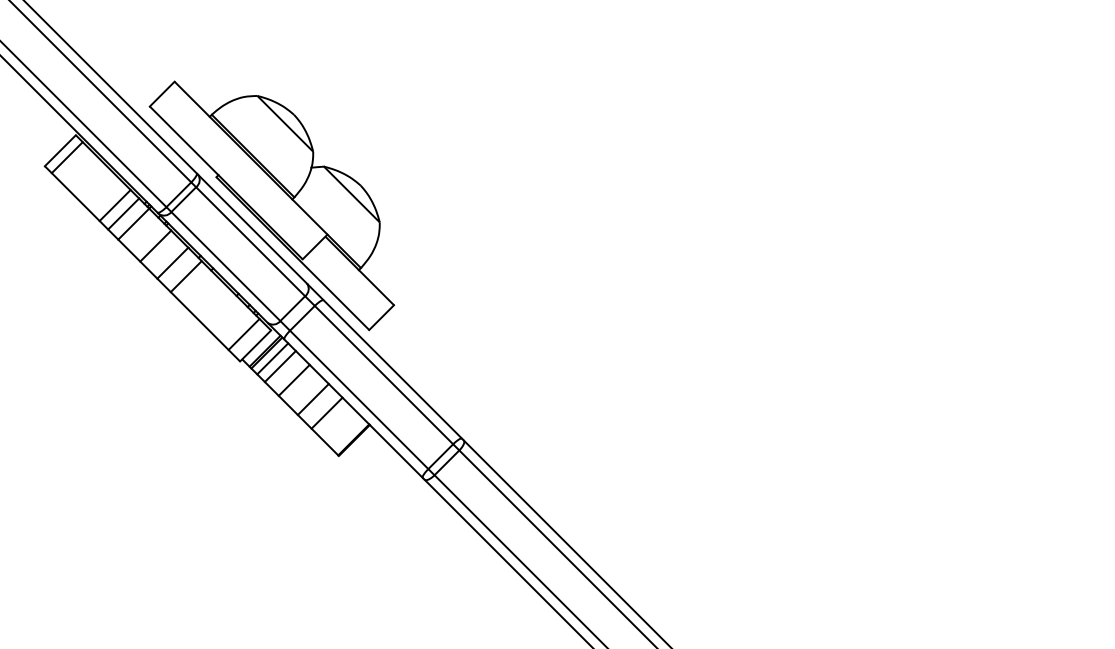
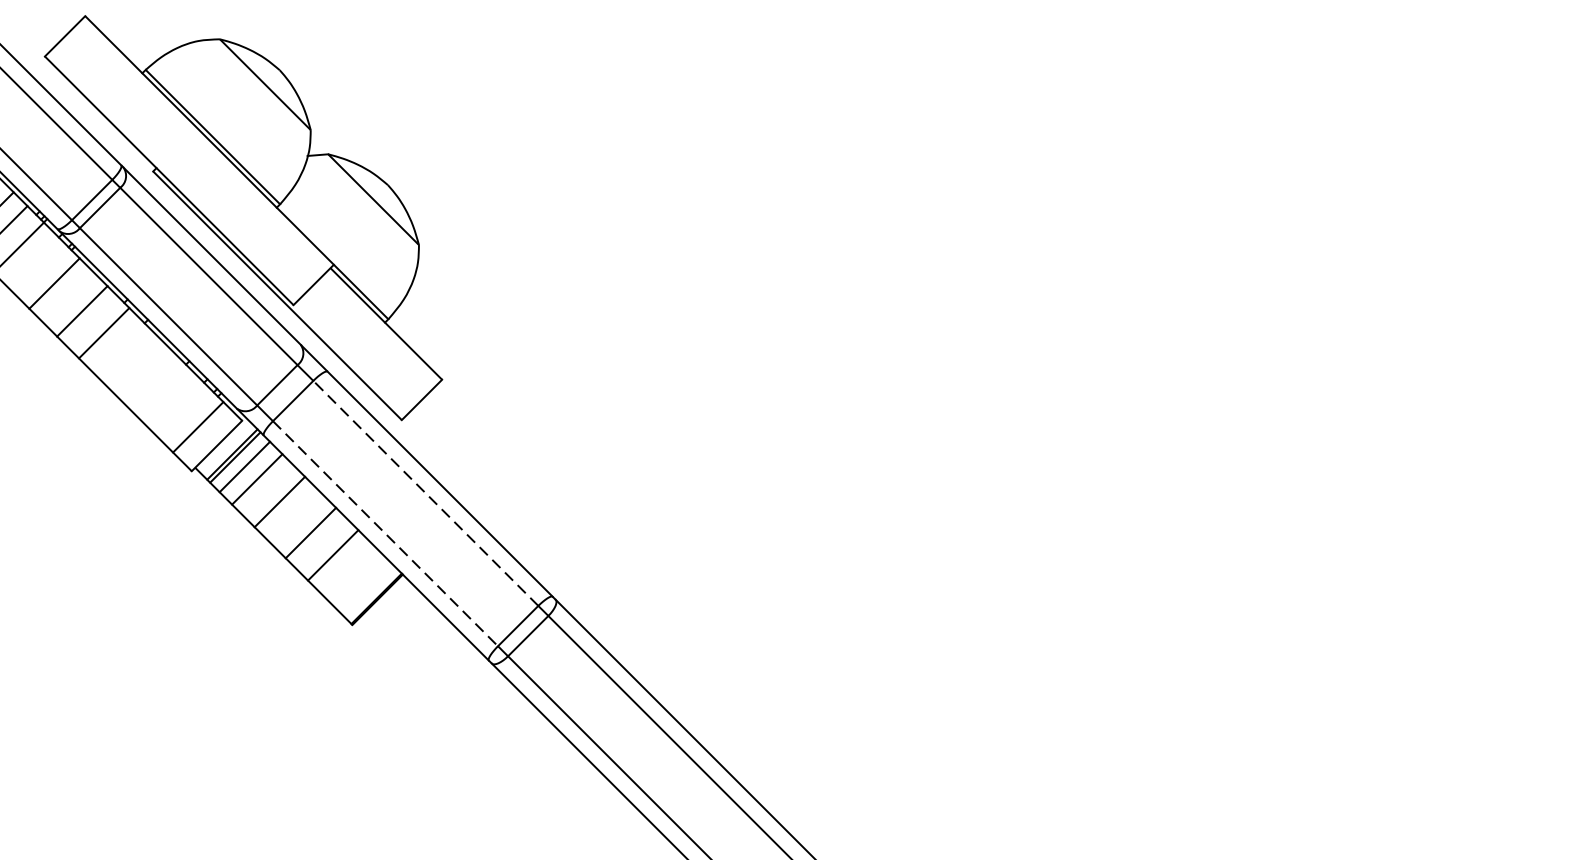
line: (384, 375) -> (426, 494), solid -> dashed
line: (359, 399) -> (385, 533), solid -> dashed

